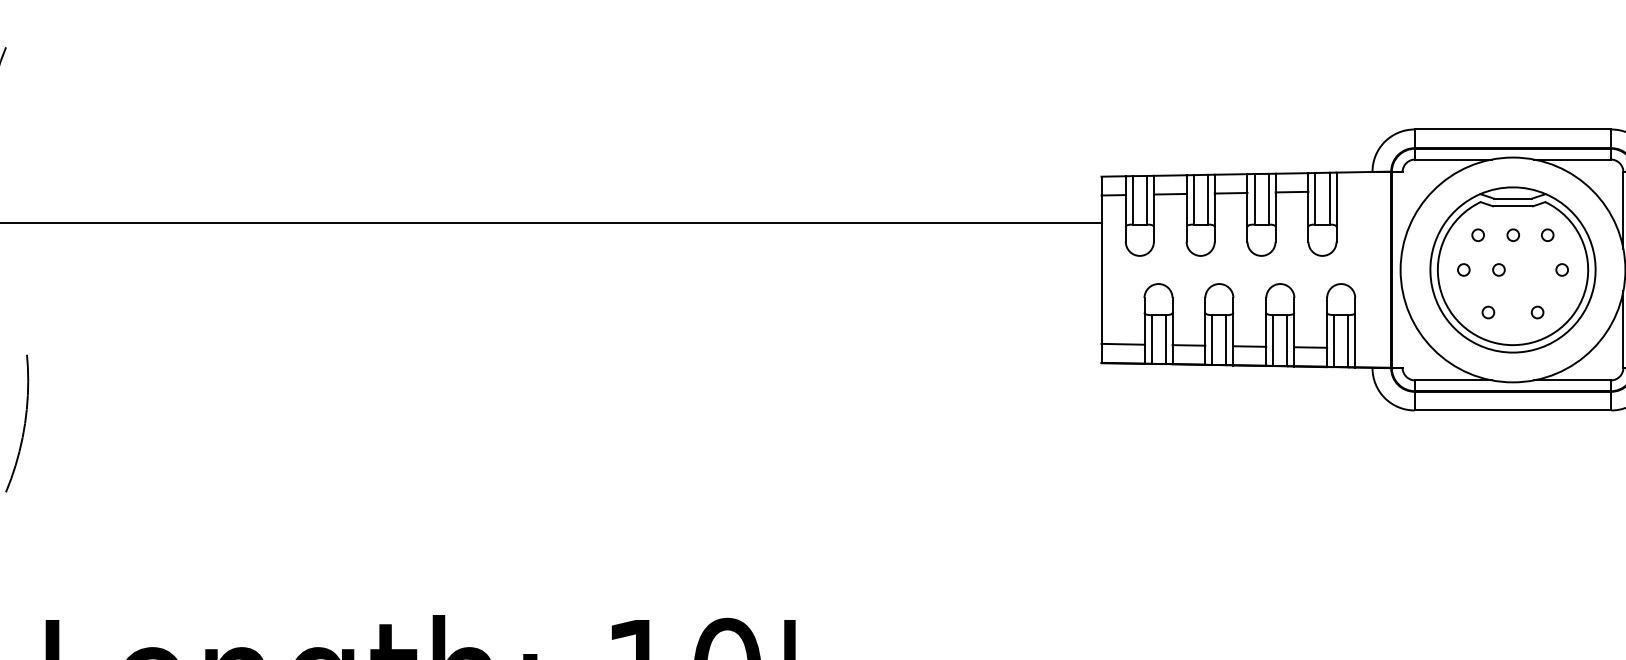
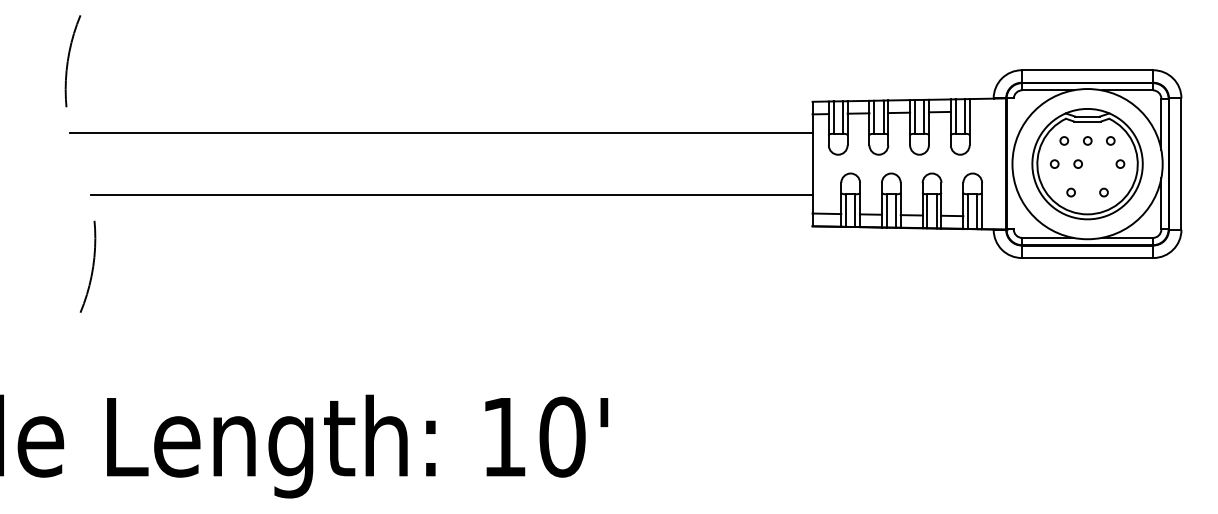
line: (561, 316) -> (451, 195), added

